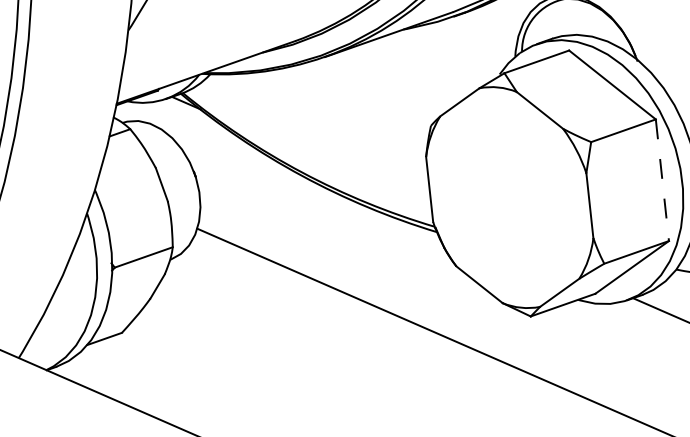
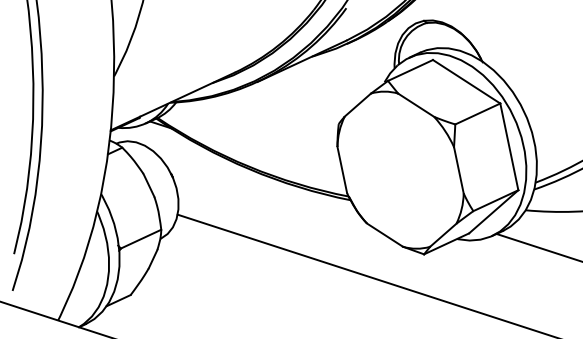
line: (662, 181) -> (509, 147), dashed -> solid

